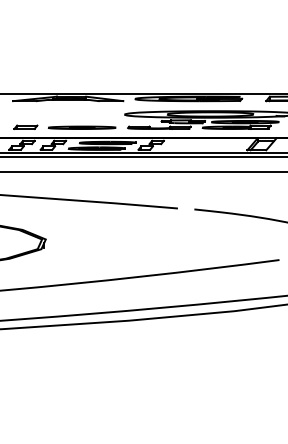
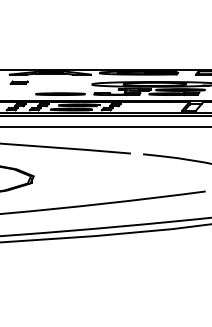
part: (25, 126) -> (18, 82), moved

